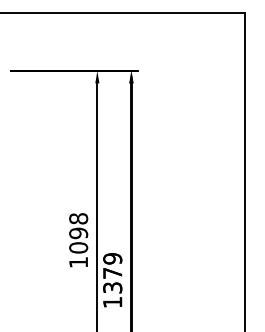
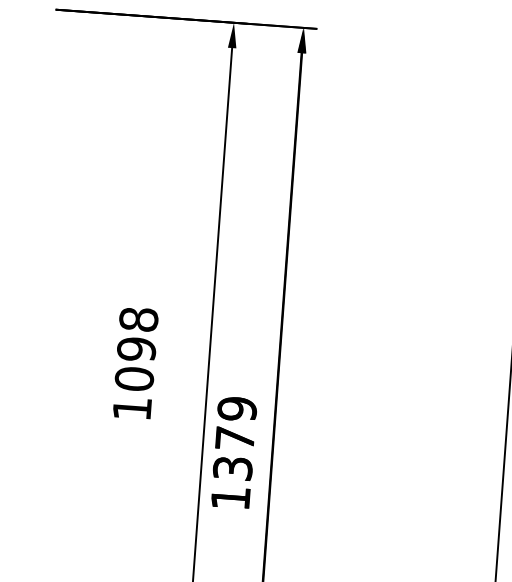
text: (78, 240) -> (135, 363), moved

